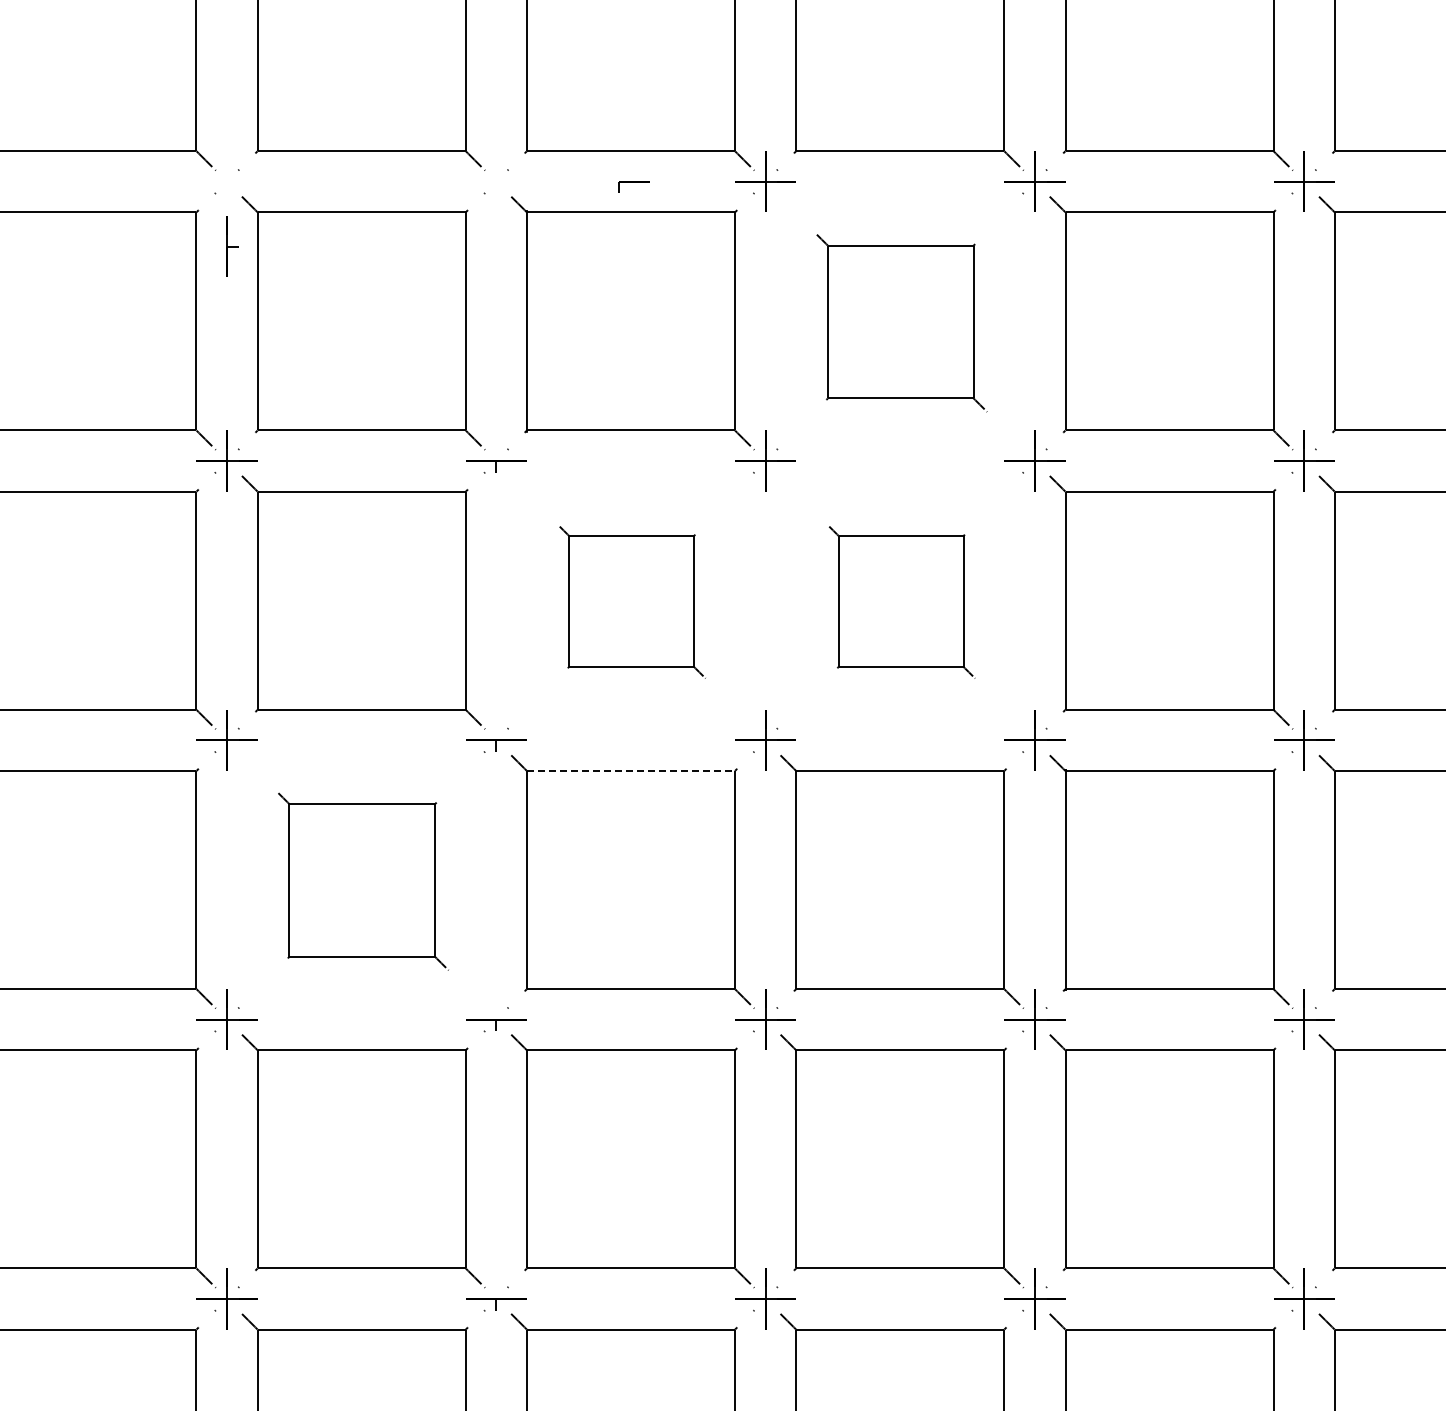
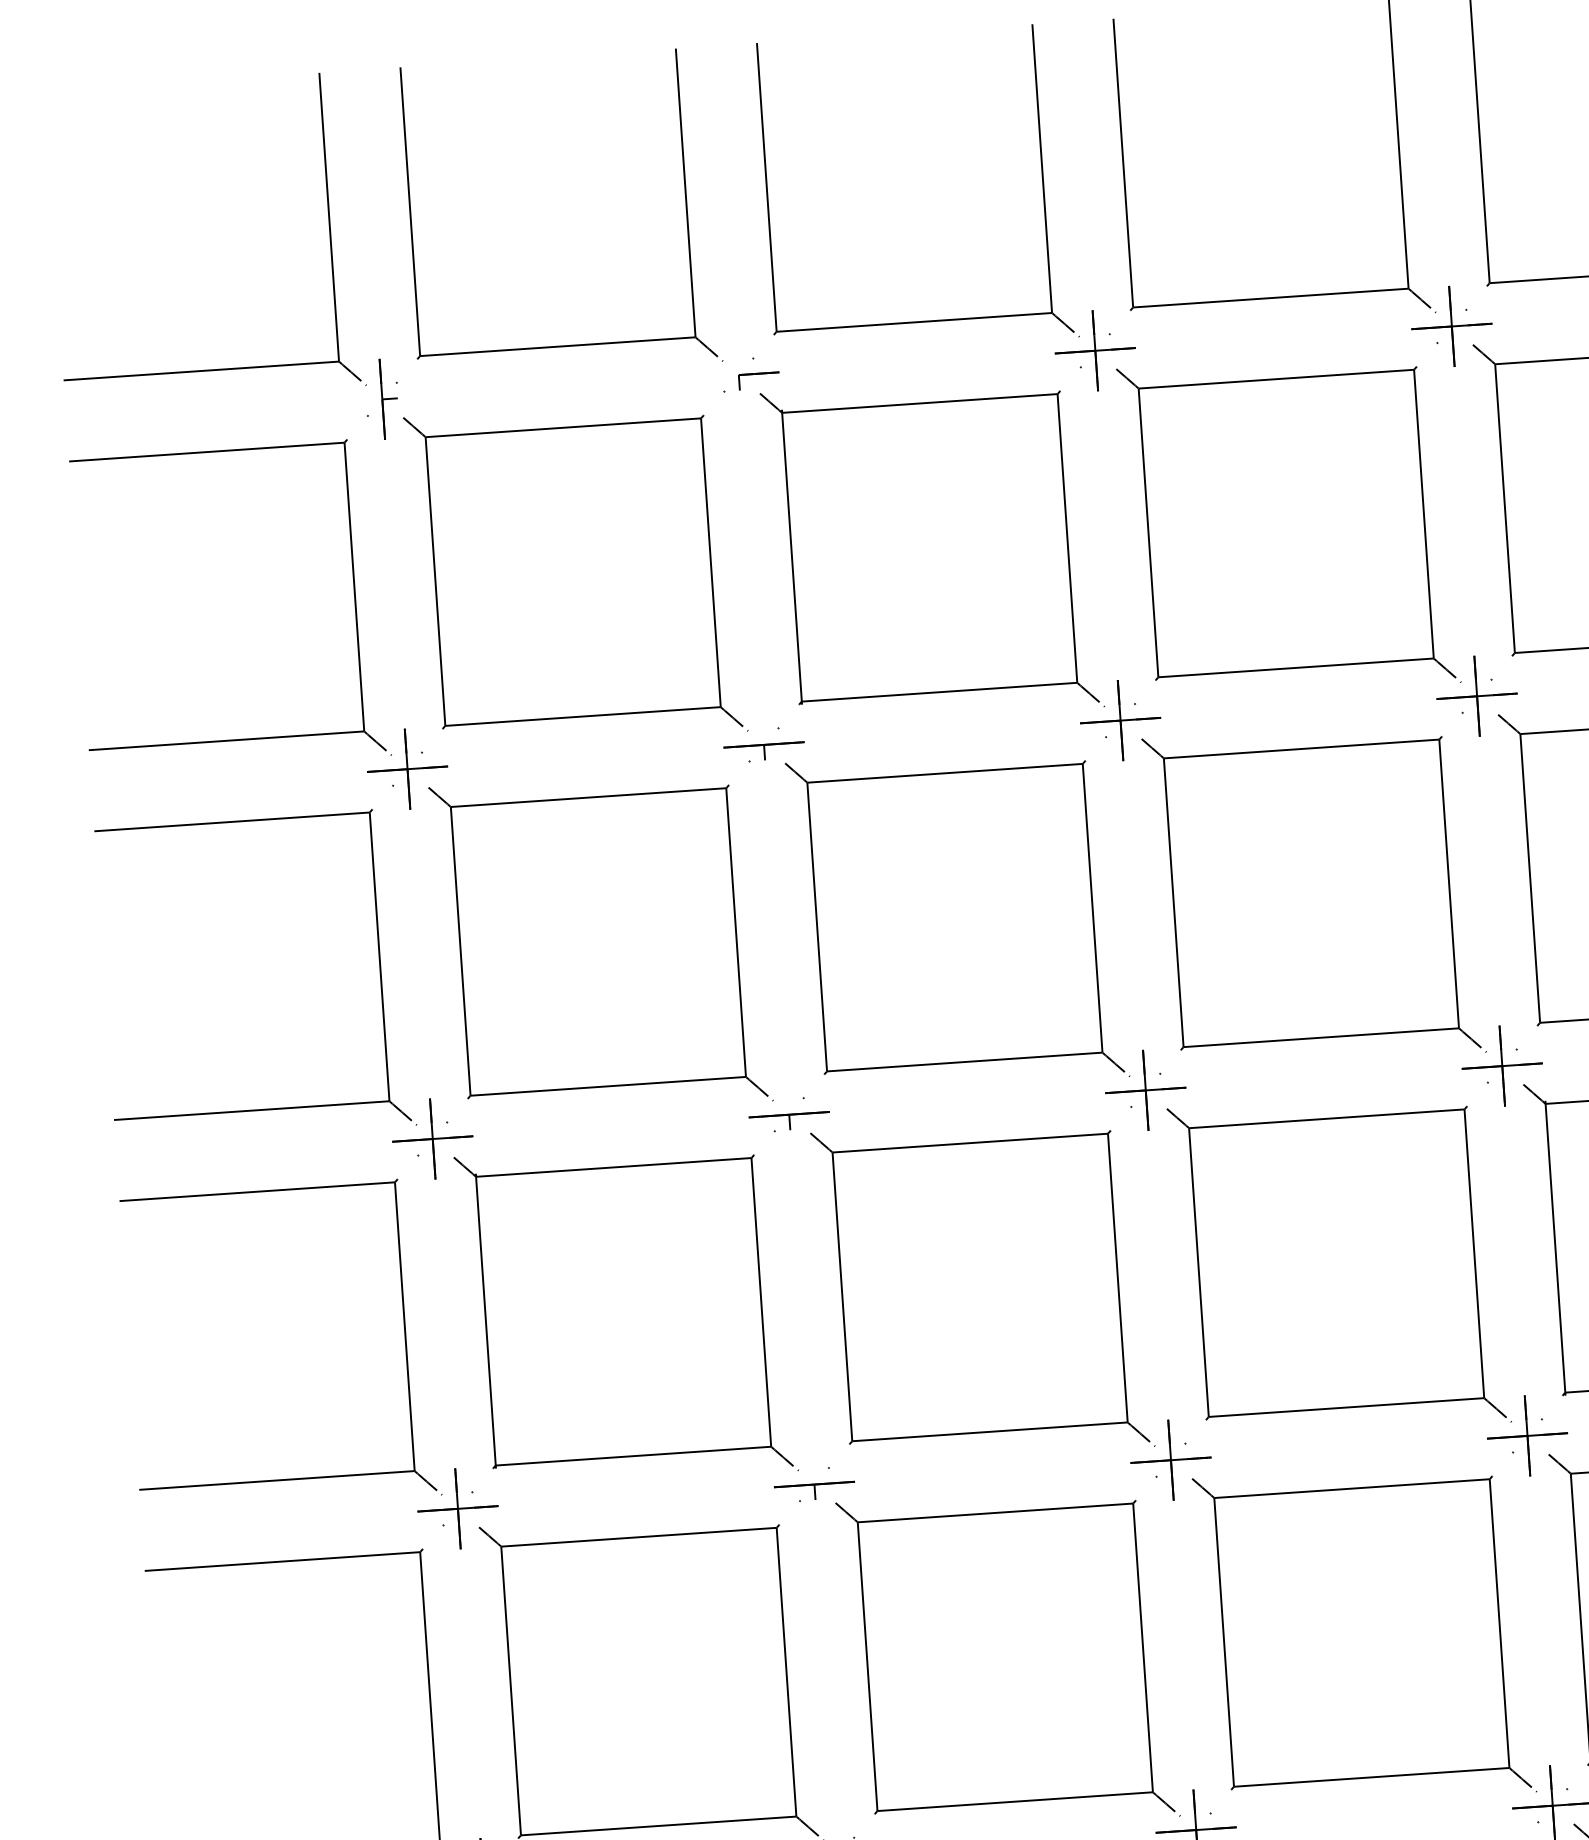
part: (633, 186) -> (758, 380), moved
part: (232, 246) -> (389, 398), moved
part: (901, 323) -> (1288, 526), size x1.43
part: (632, 602) -> (957, 919), size x1.67
part: (902, 602) -> (1314, 895), size x1.67
line: (631, 771) -> (971, 1143), dashed -> solid
part: (363, 881) -> (626, 1313), size x1.43

